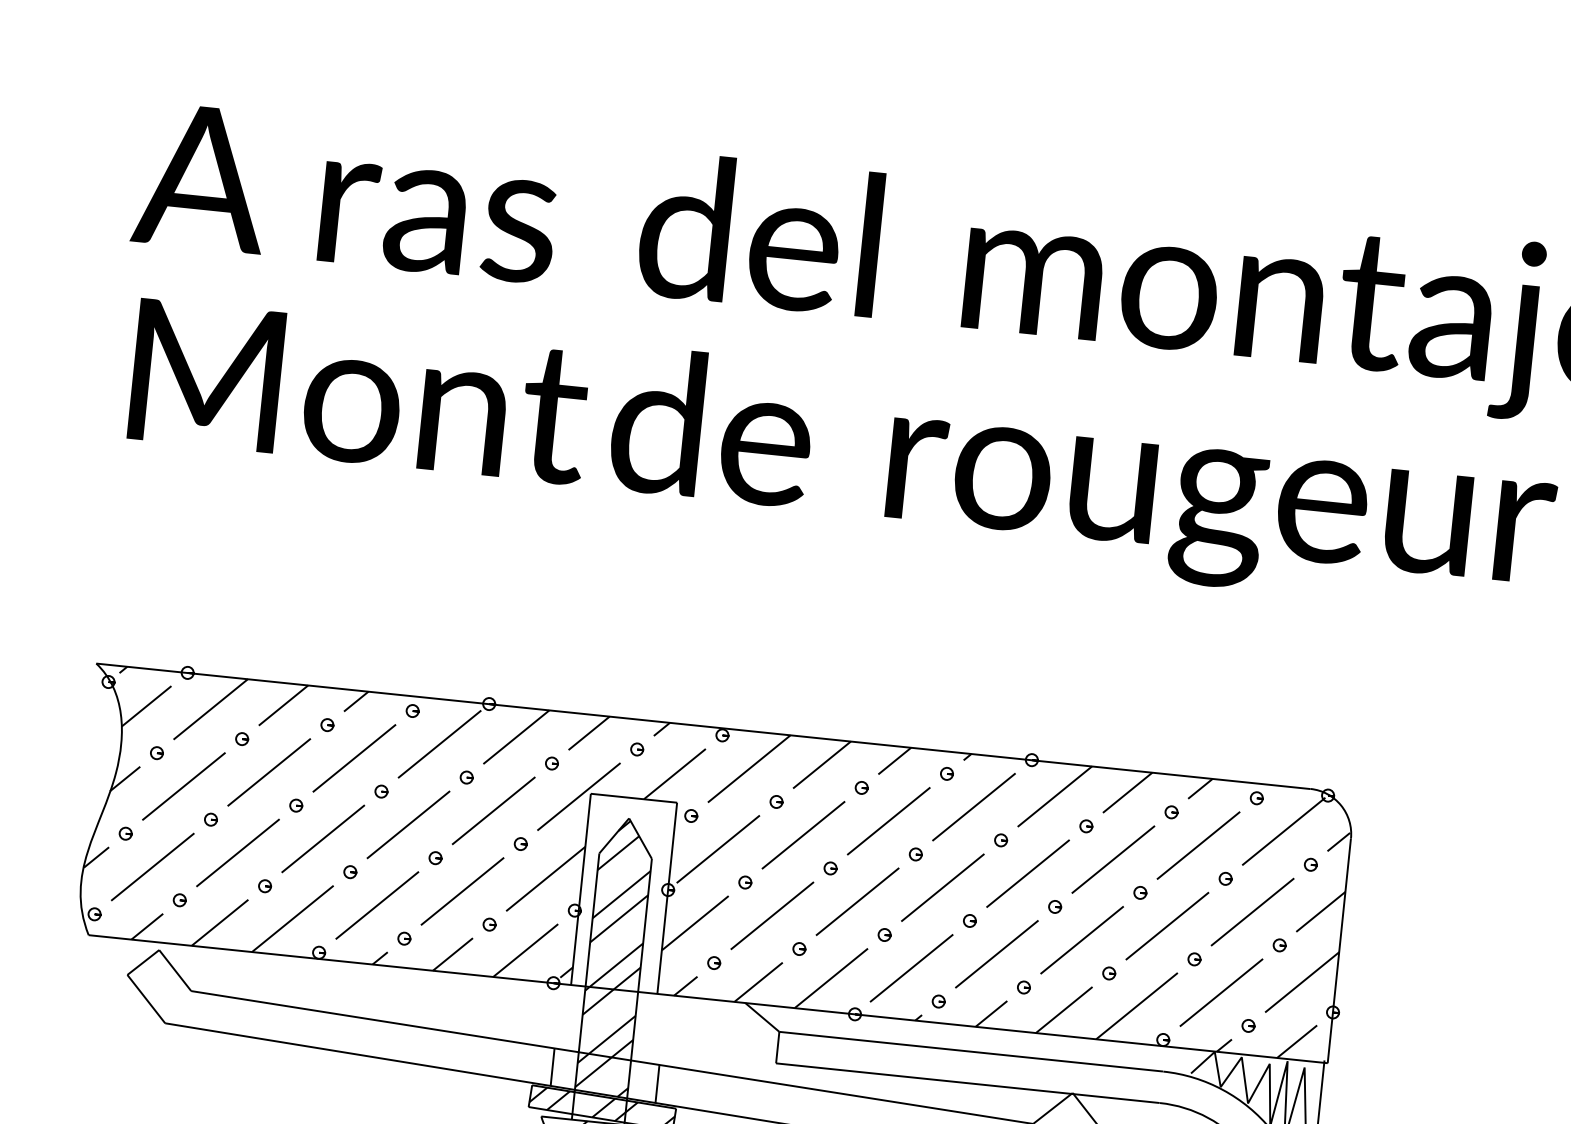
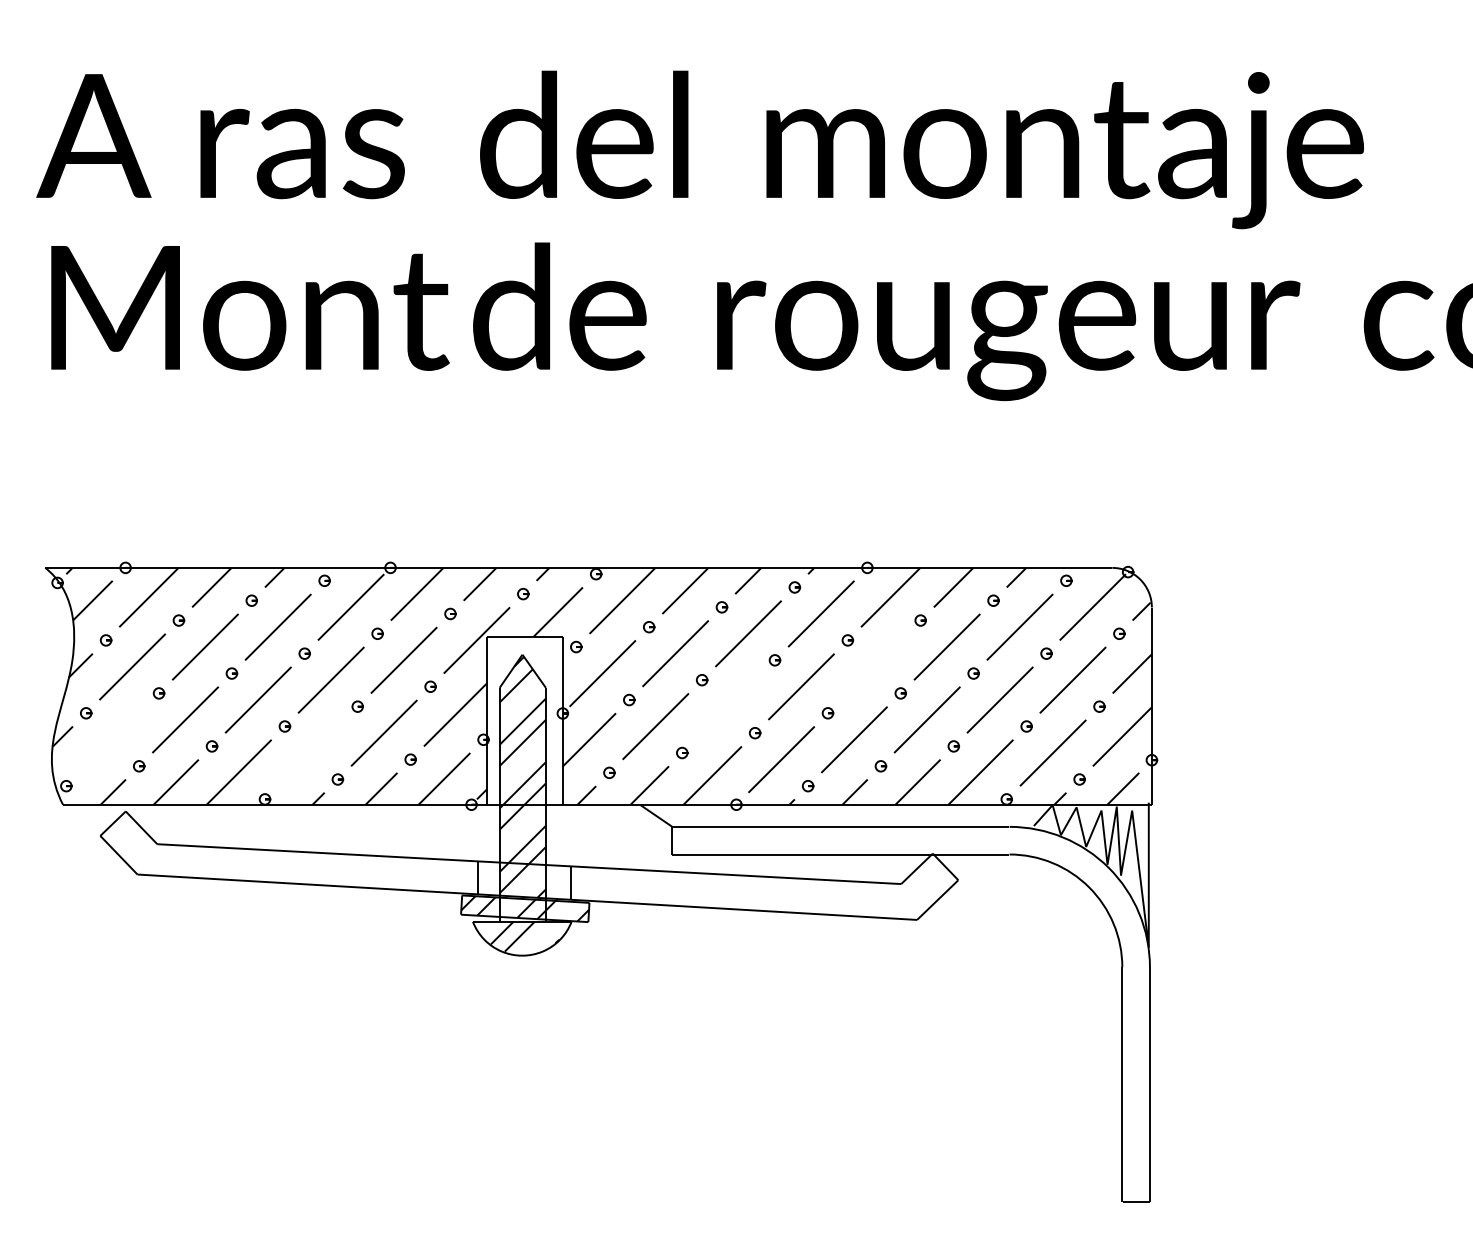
line: (152, 866) -> (112, 739), removed
line: (1027, 873) -> (873, 666), removed
line: (857, 901) -> (728, 706), removed
line: (376, 904) -> (310, 752), removed

